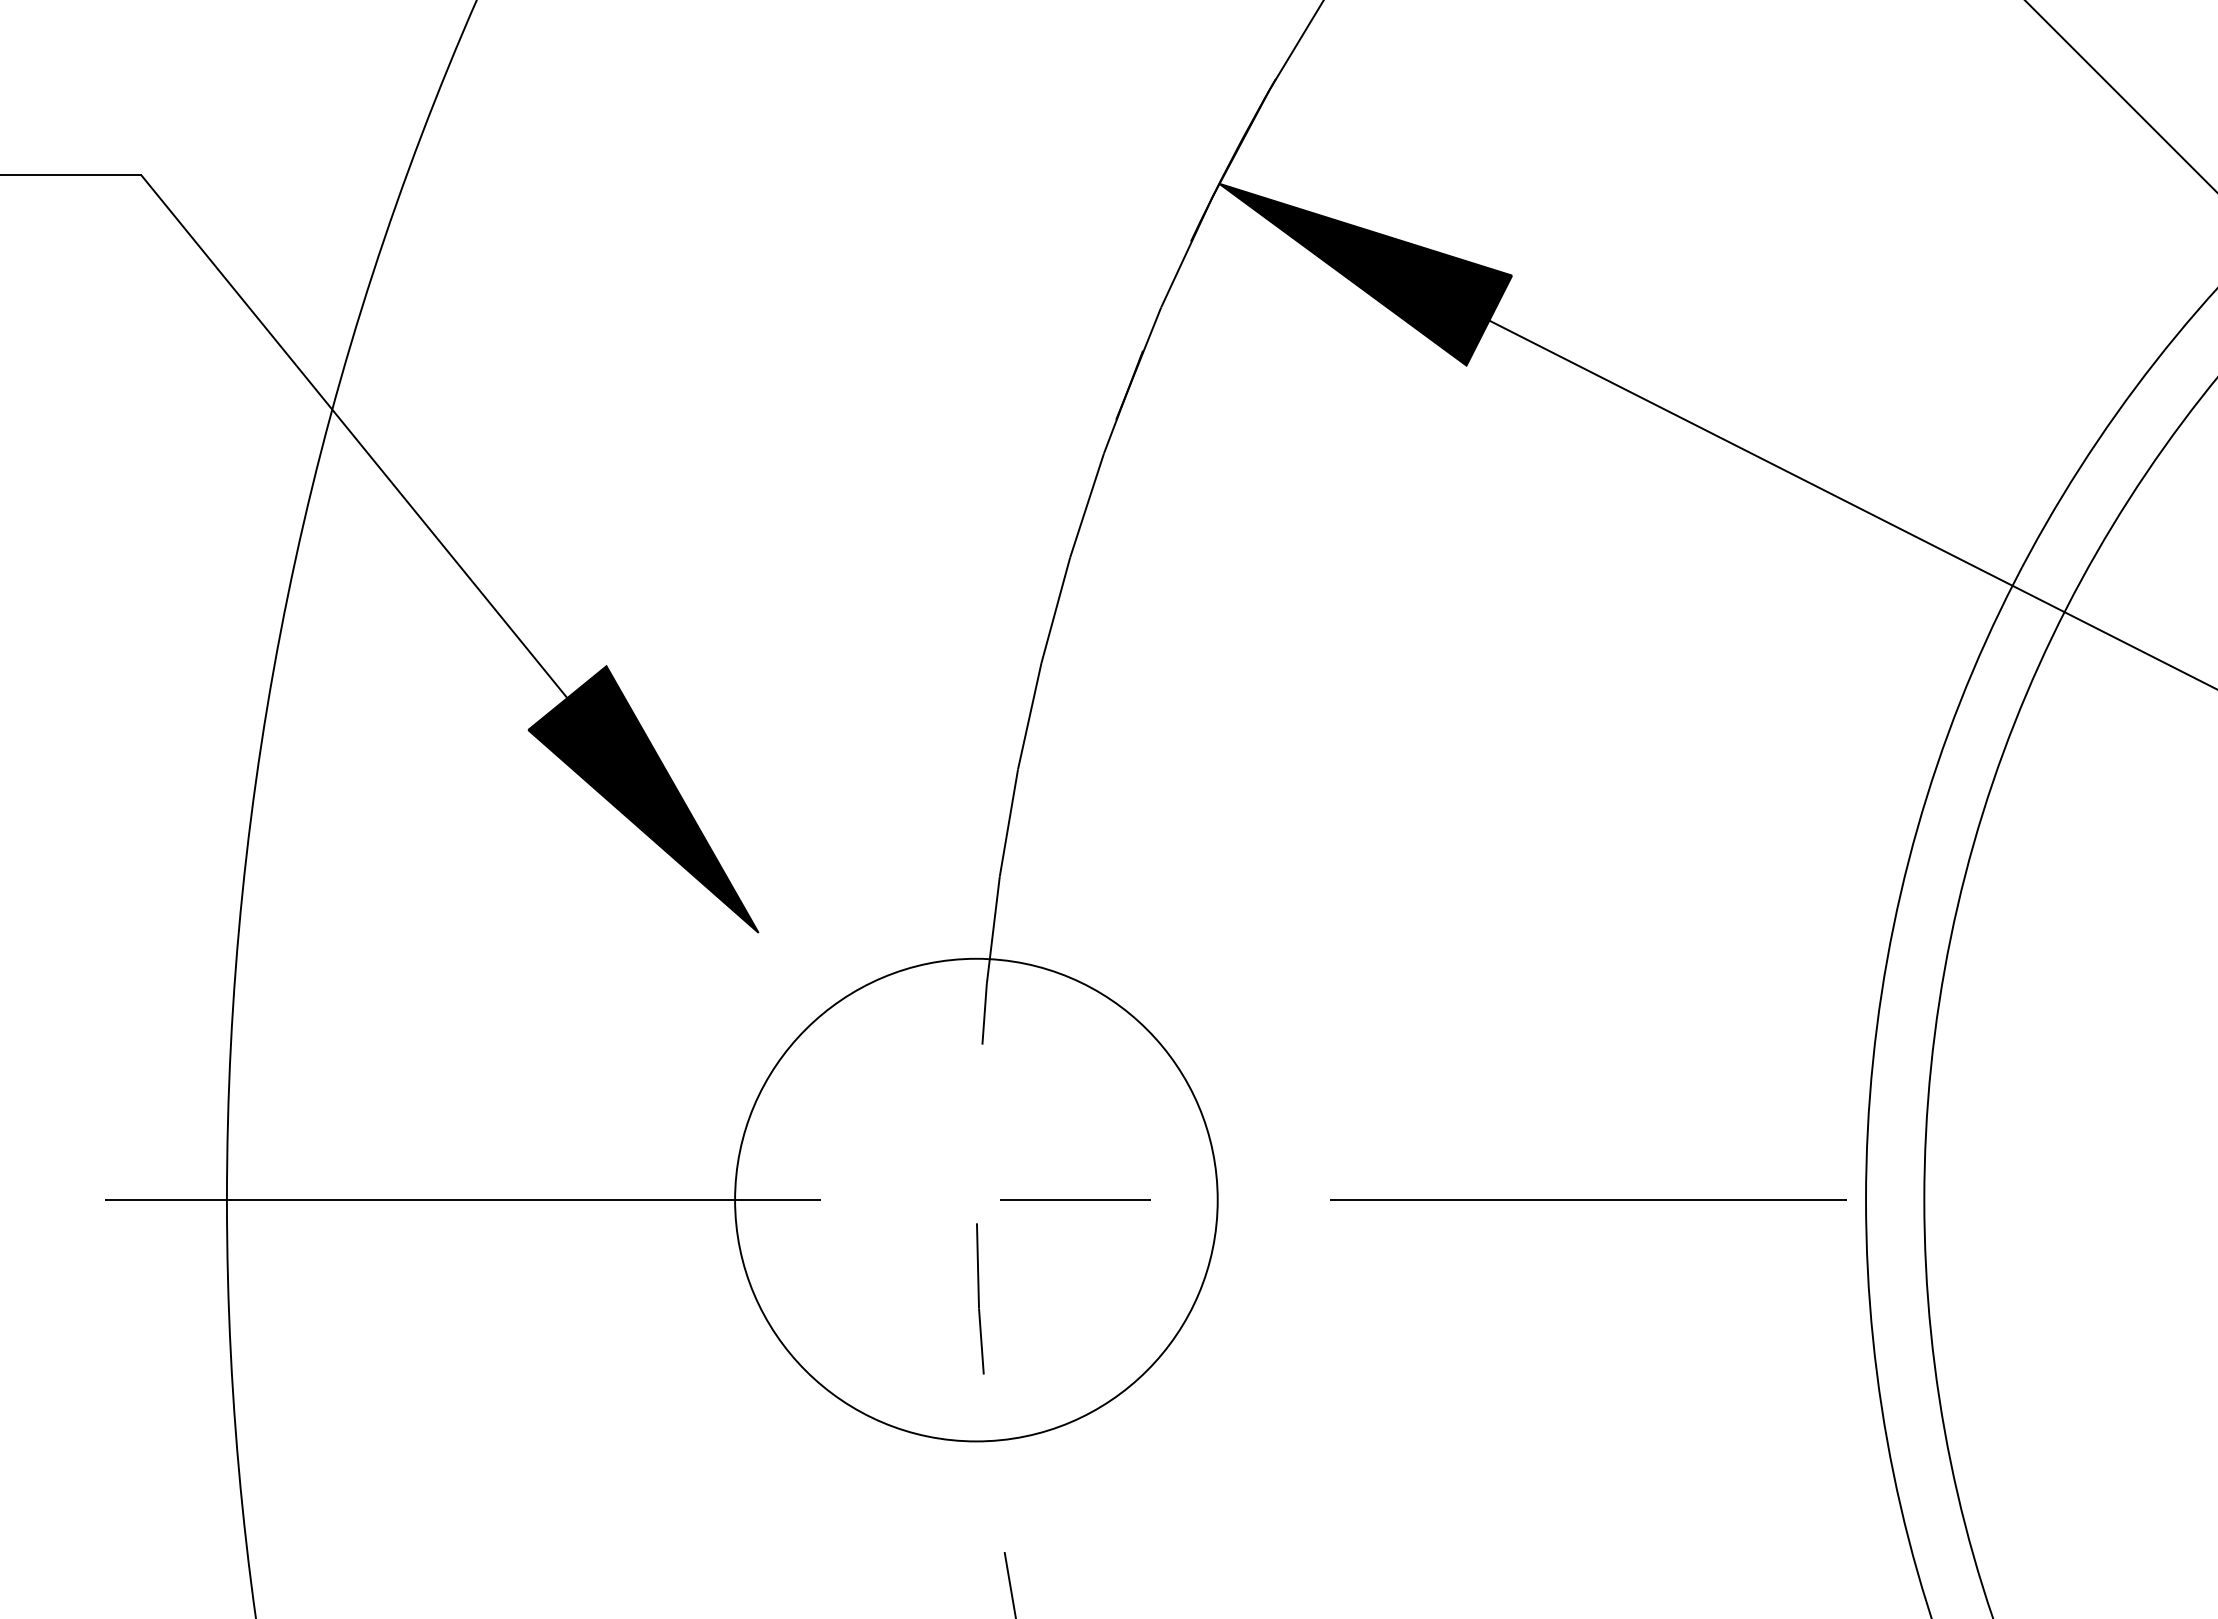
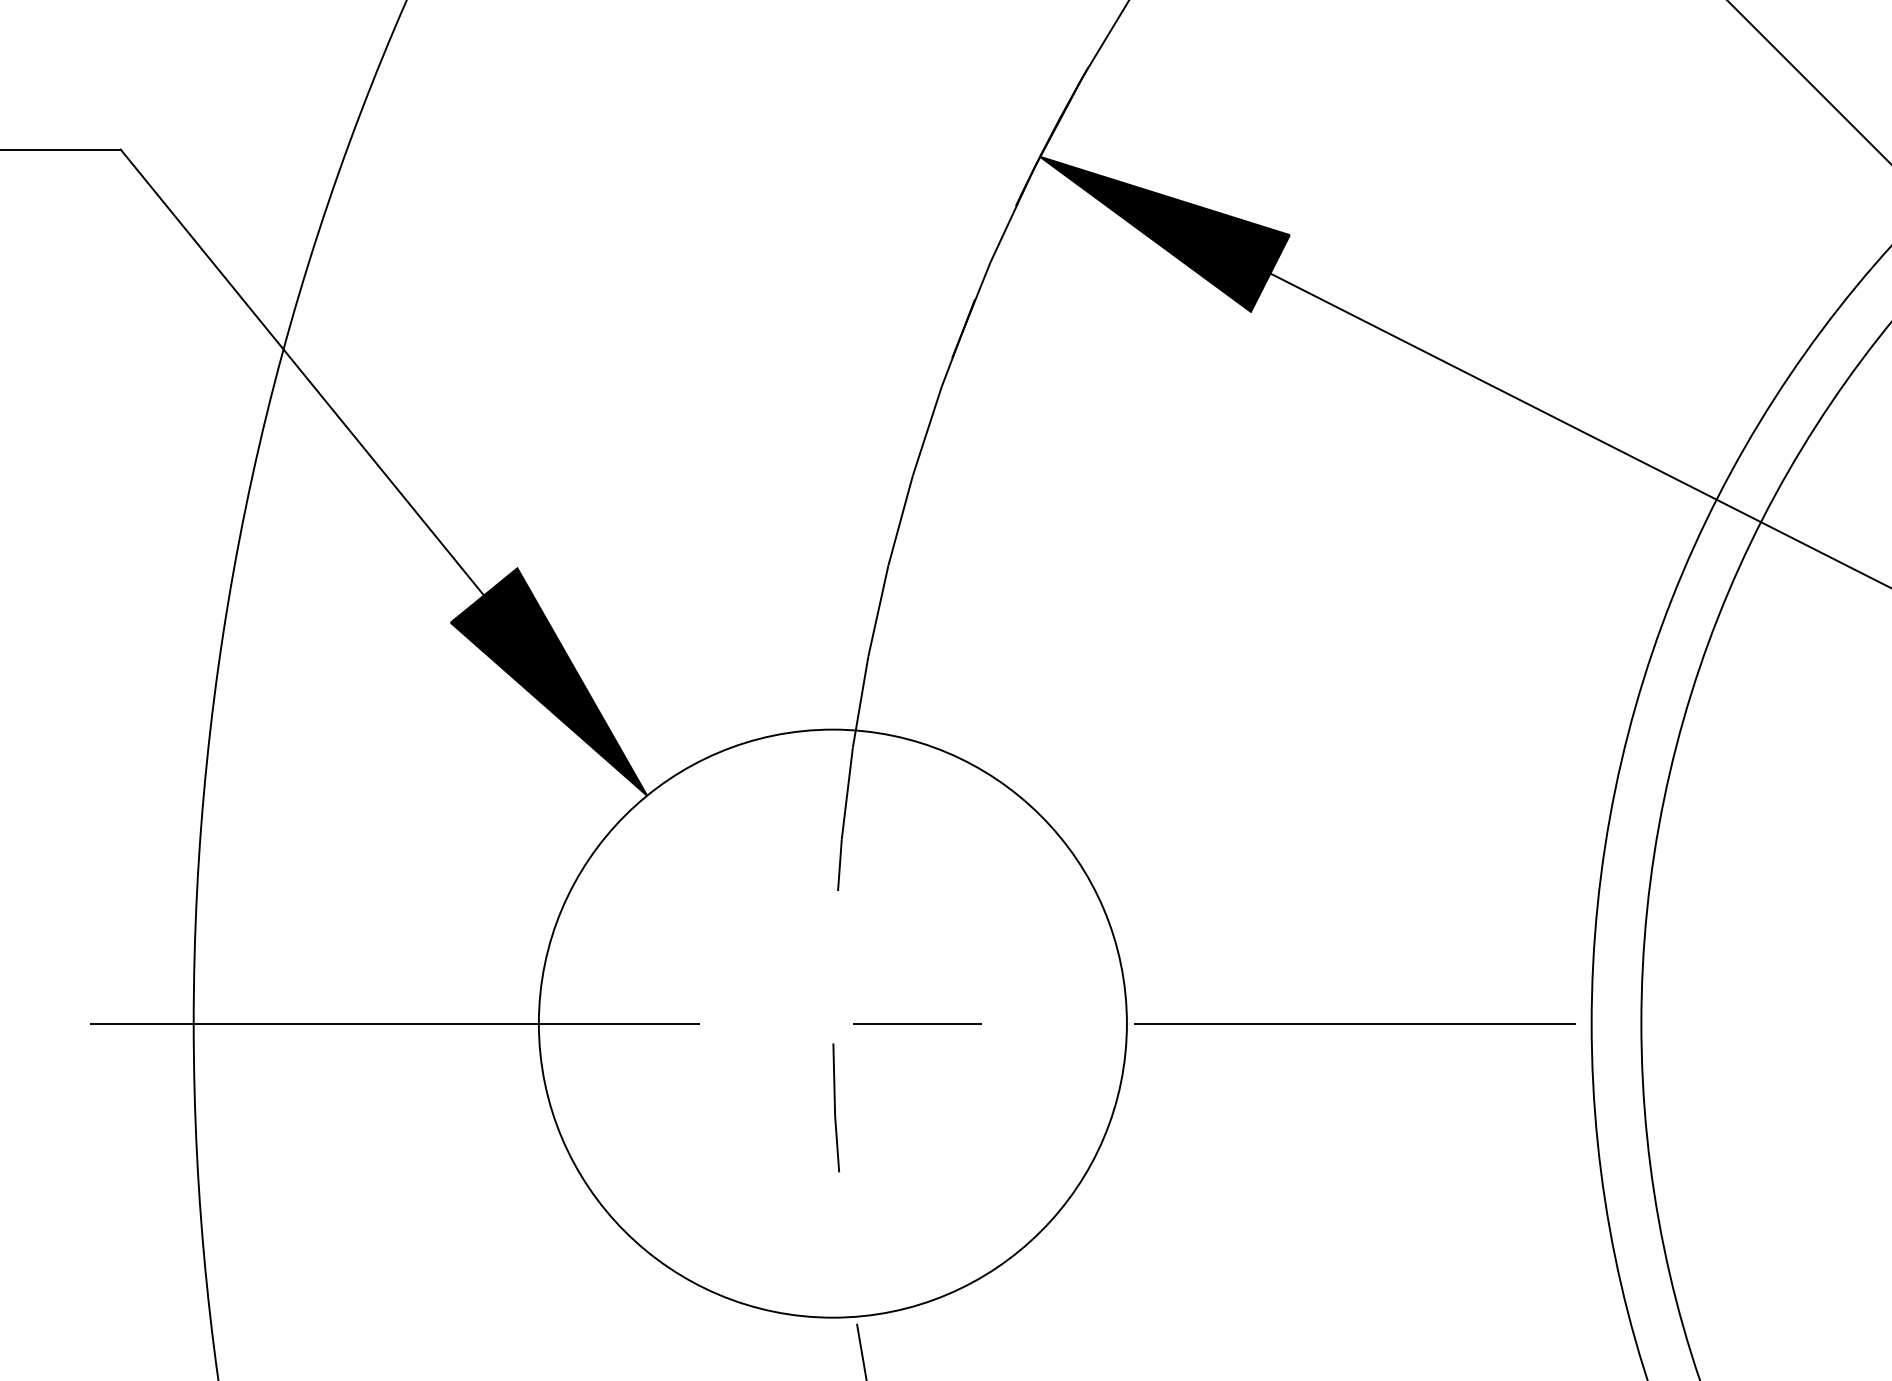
circle: (976, 1199) -> (832, 1023), size x1.43

